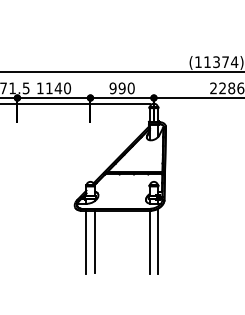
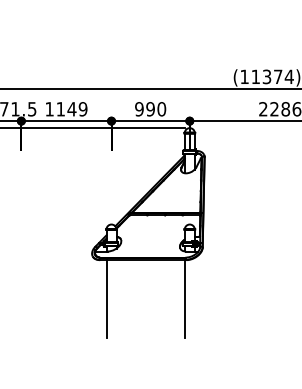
text: (66, 88) -> (82, 109), 1140 -> 1149
line: (94, 241) -> (116, 298), removed
line: (157, 241) -> (194, 297), removed

